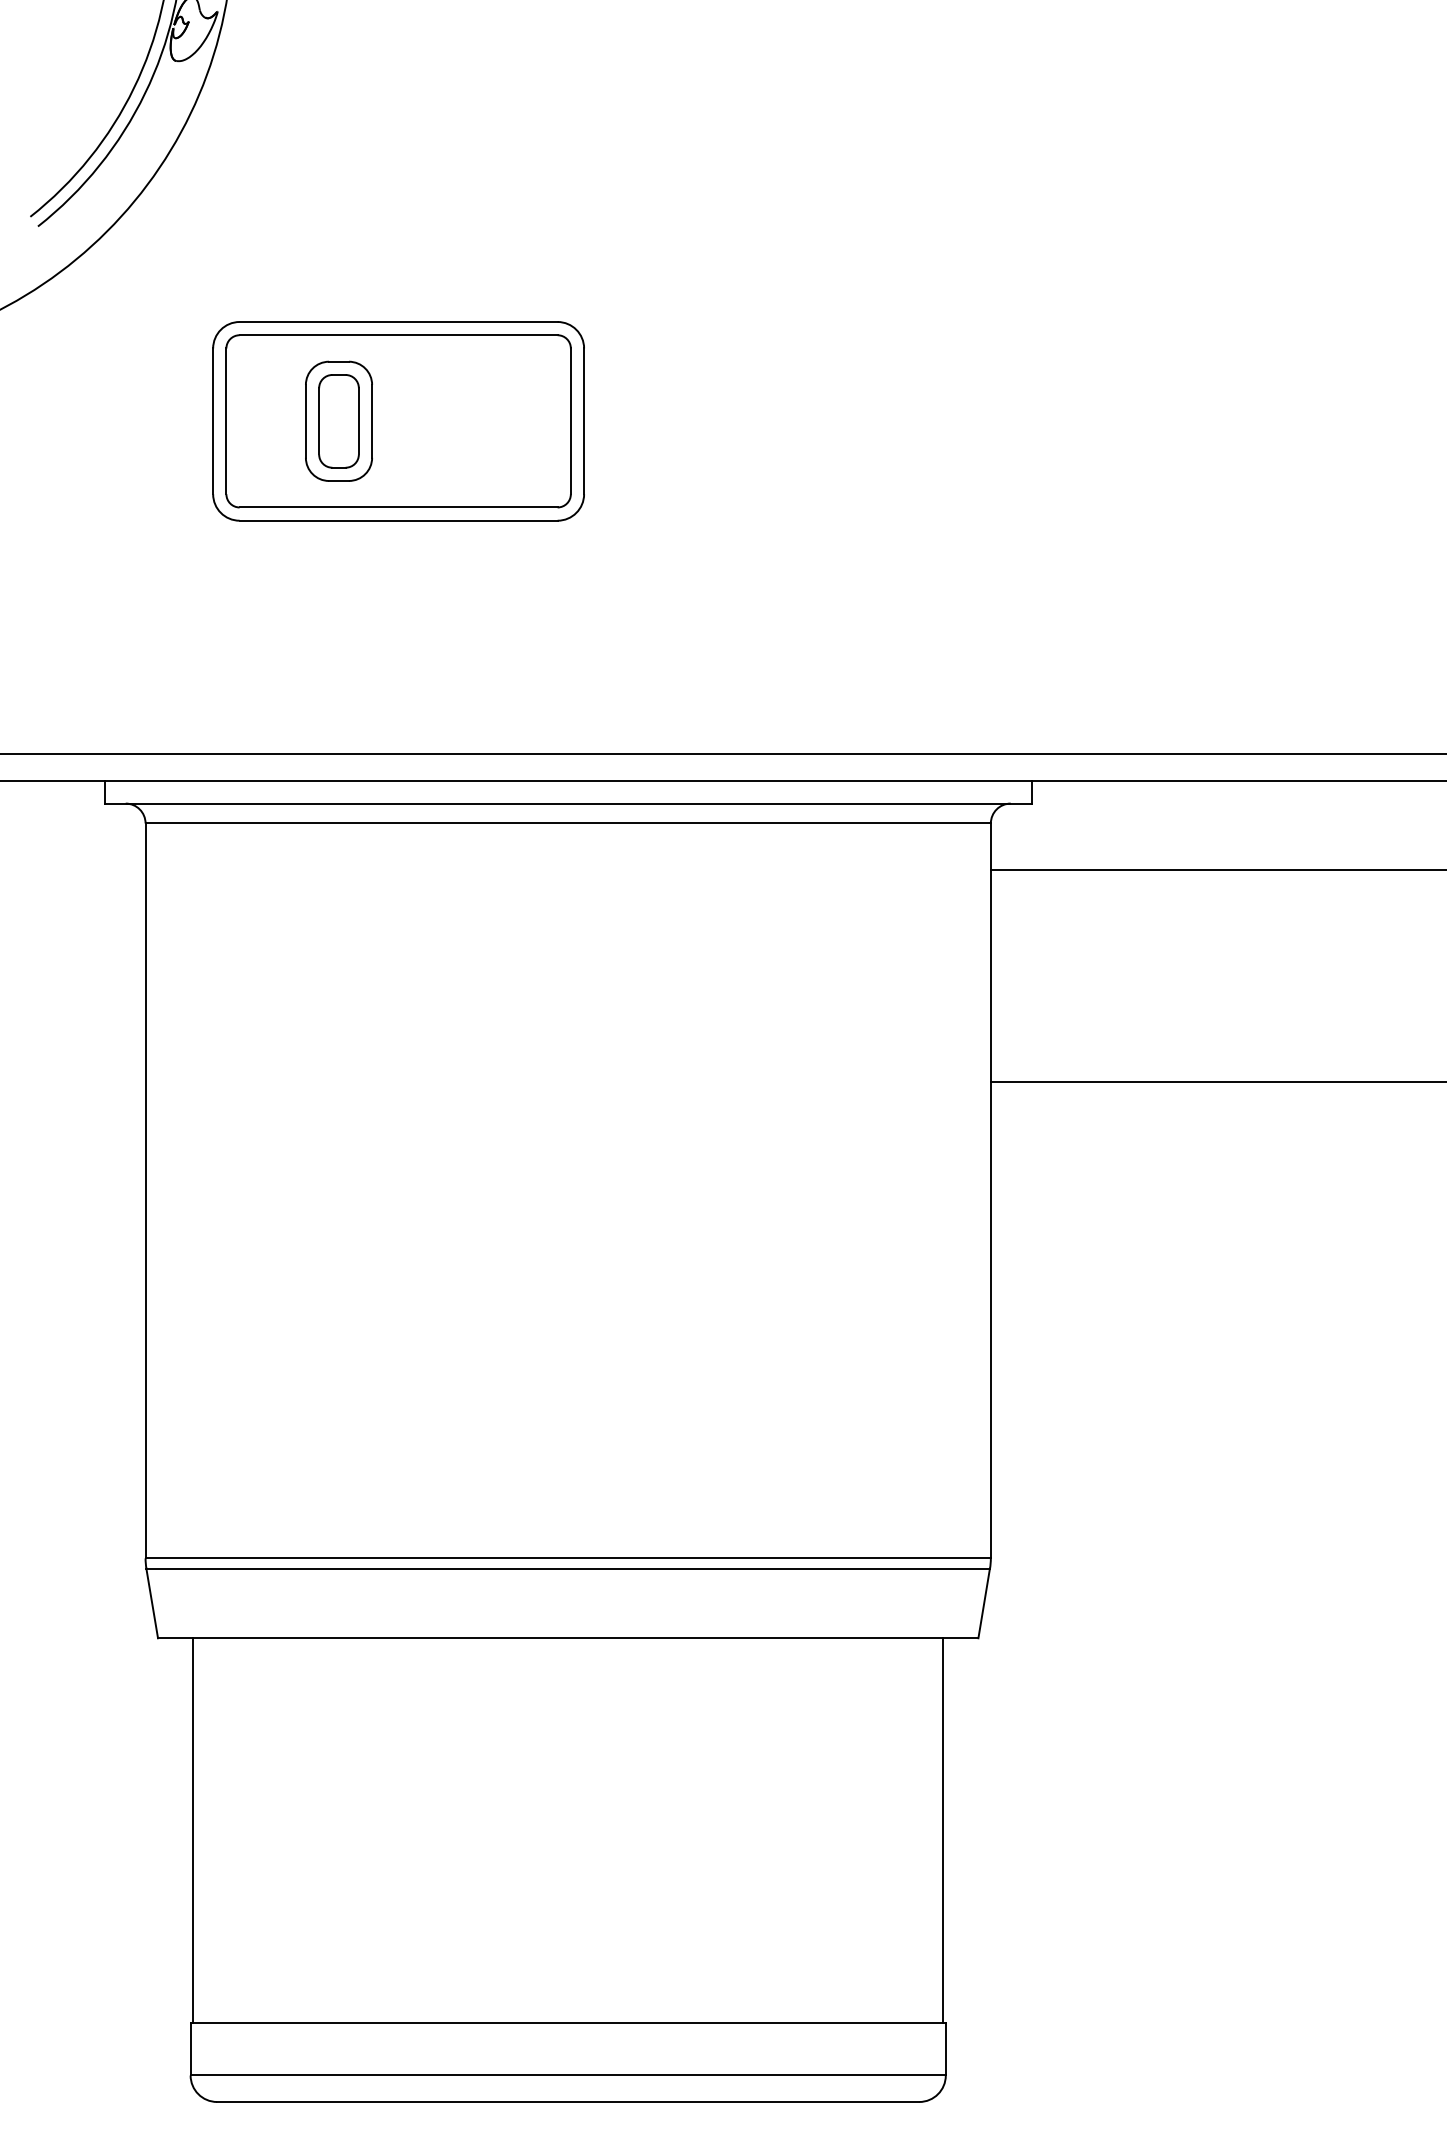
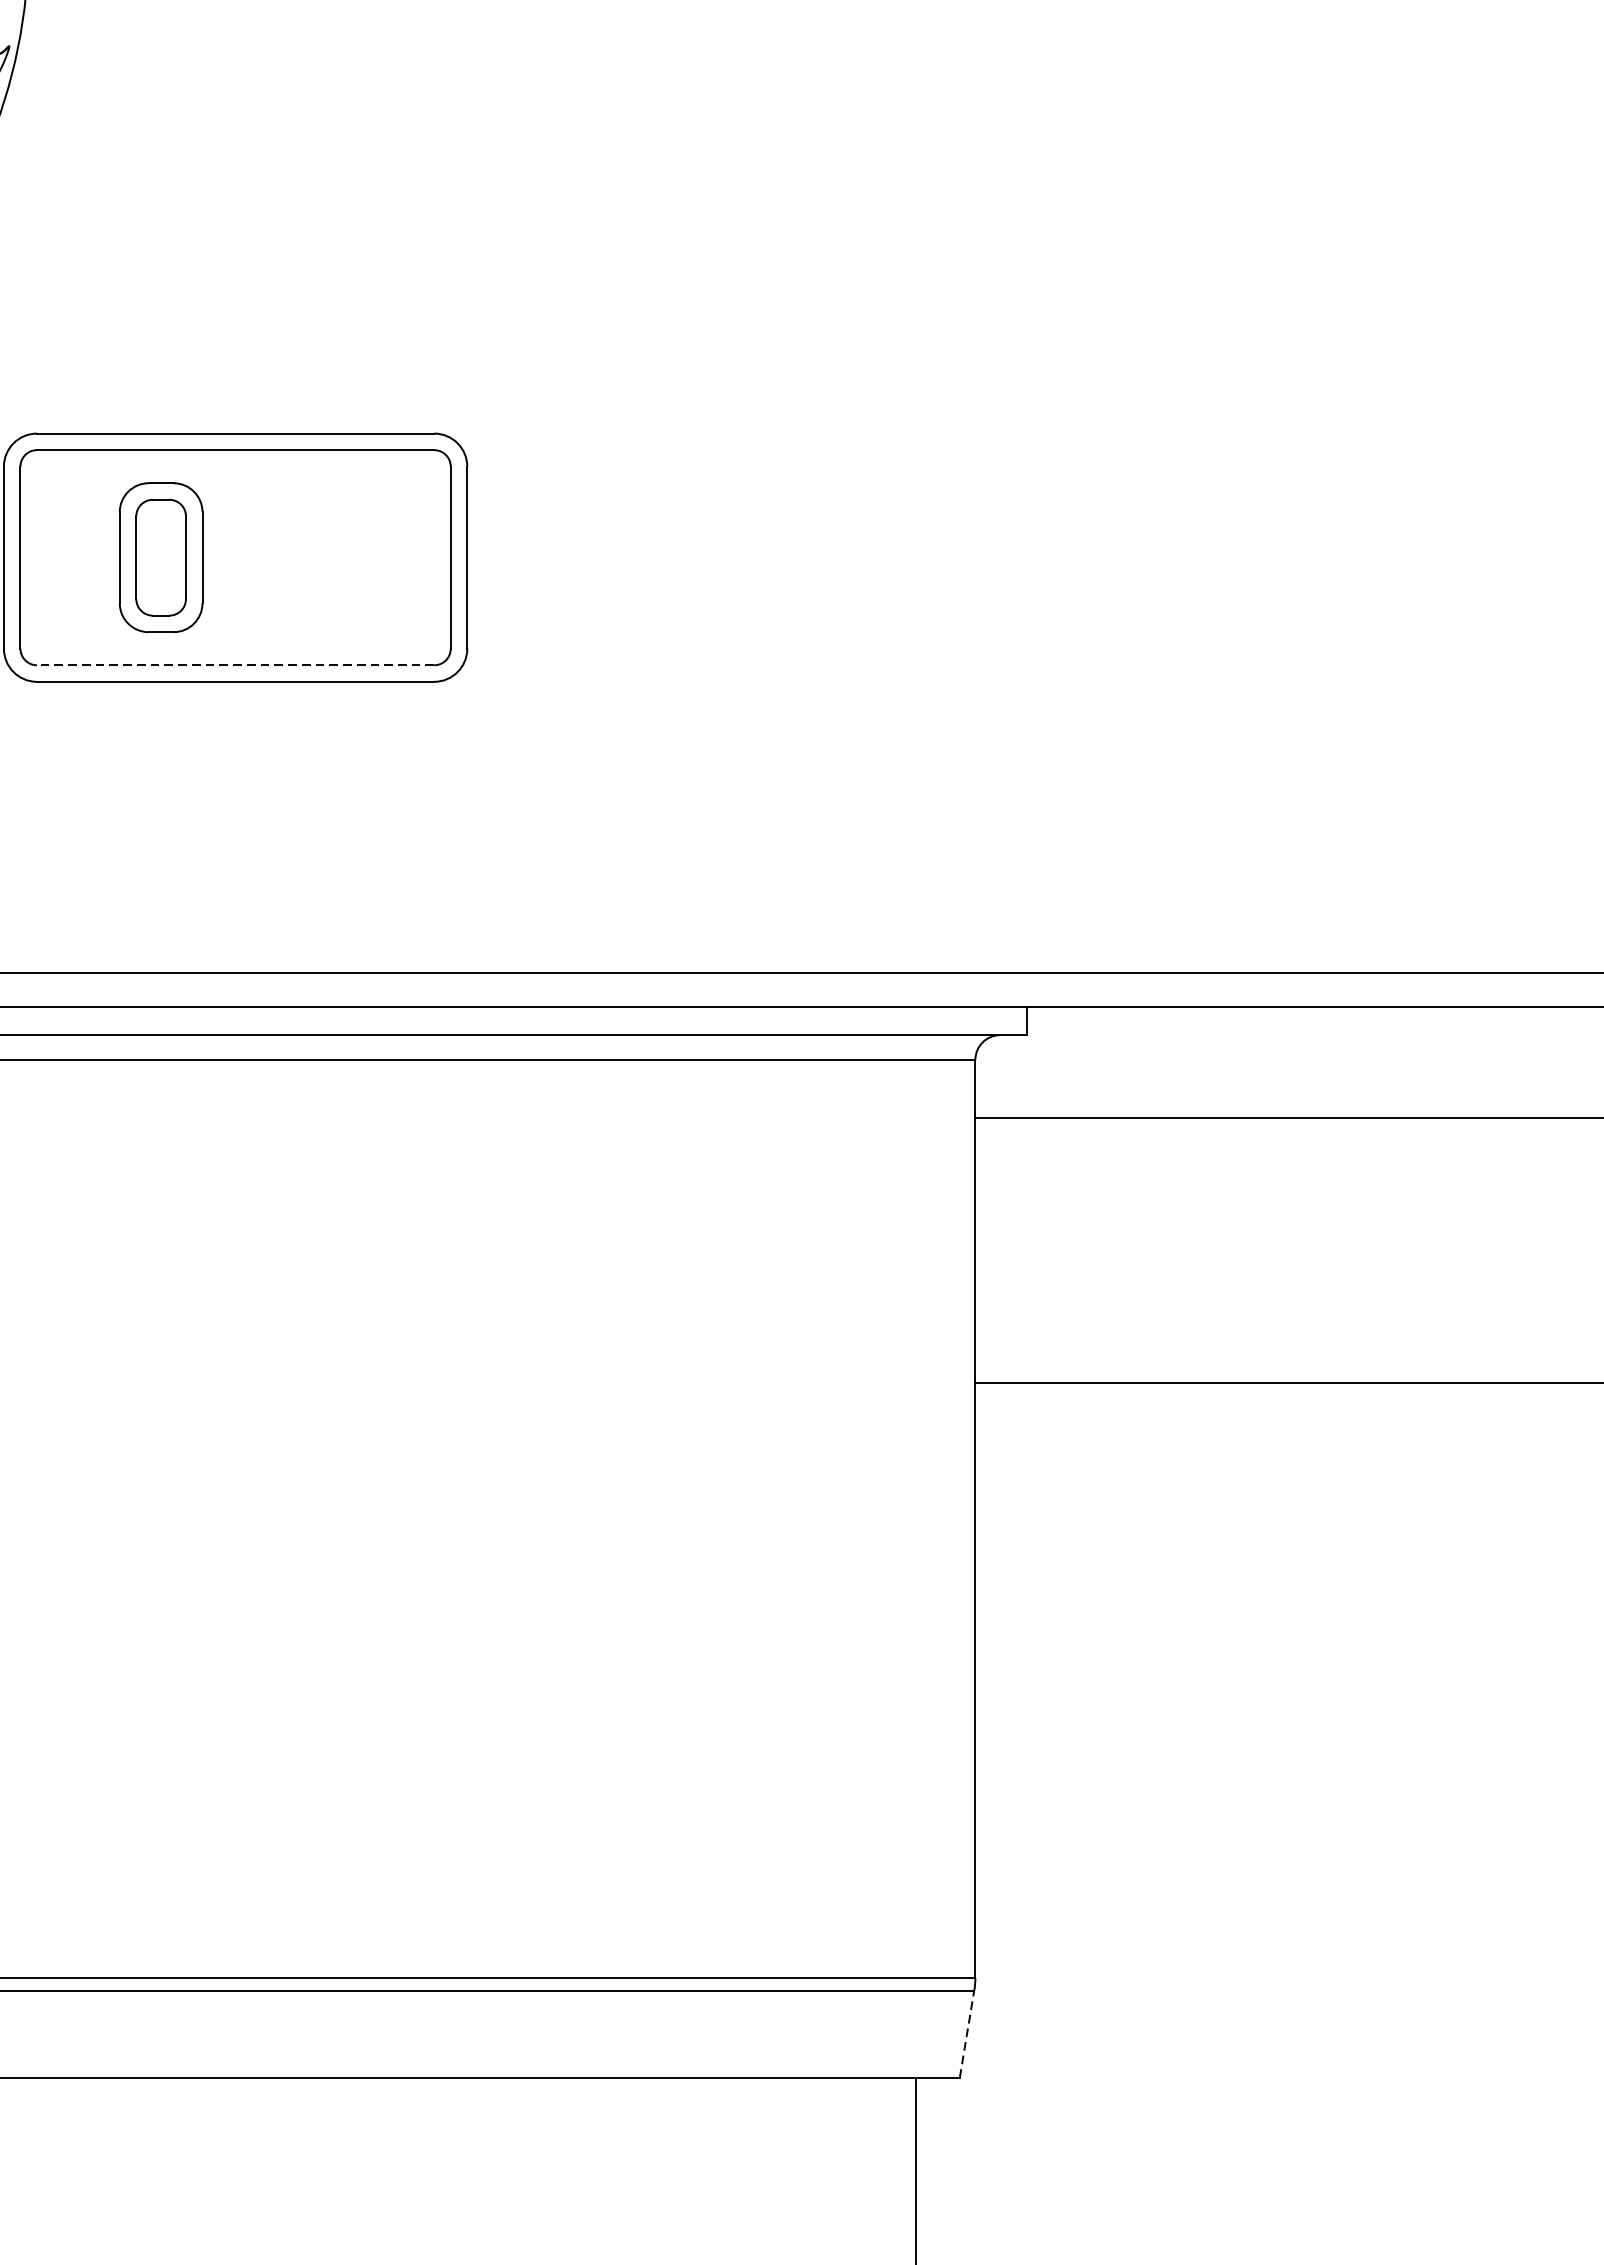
line: (398, 507) -> (235, 665), solid -> dashed
line: (984, 1602) -> (967, 2033), solid -> dashed

